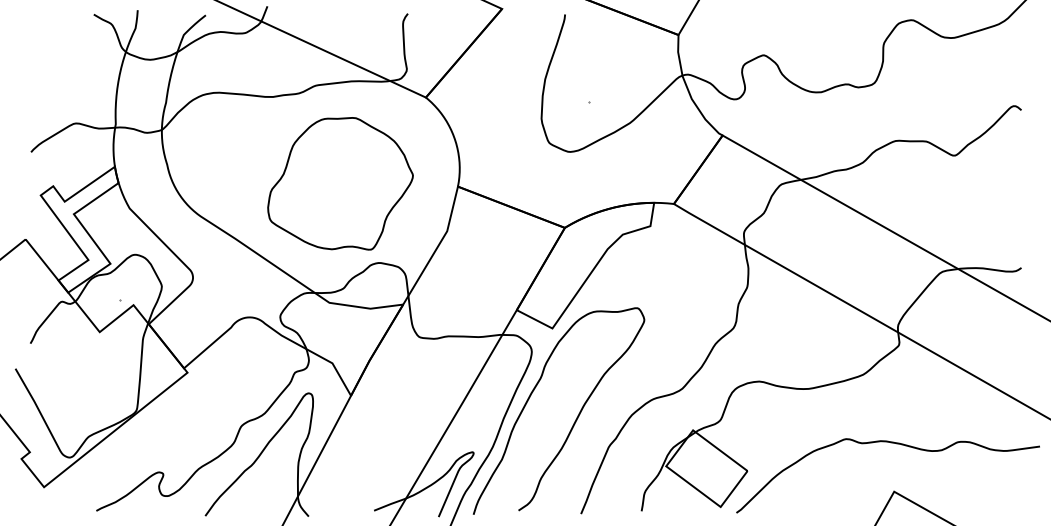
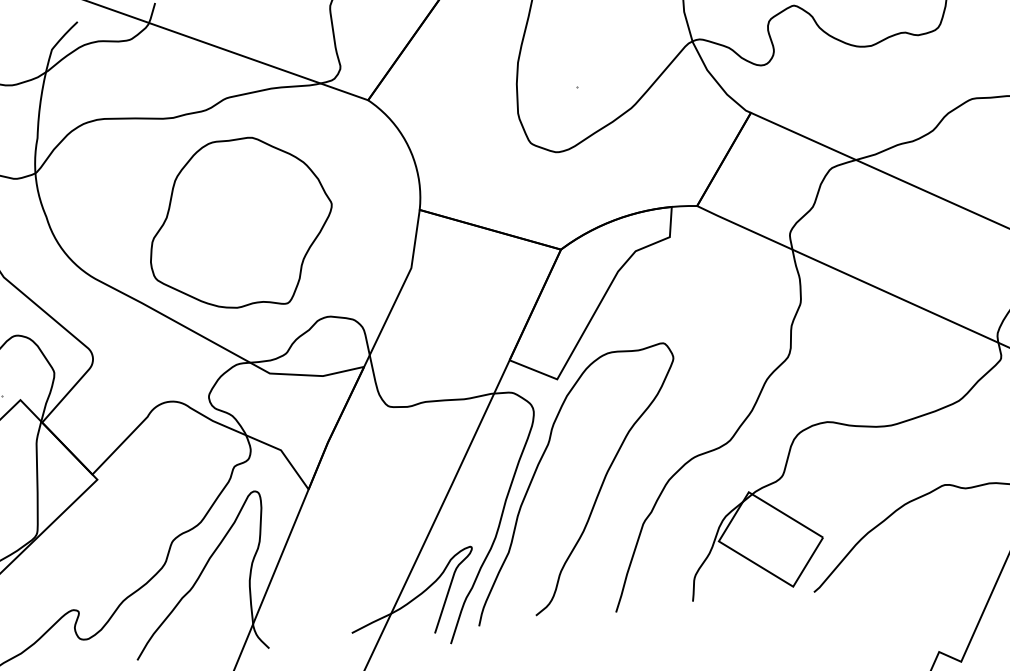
part: (340, 183) -> (240, 222), moved

